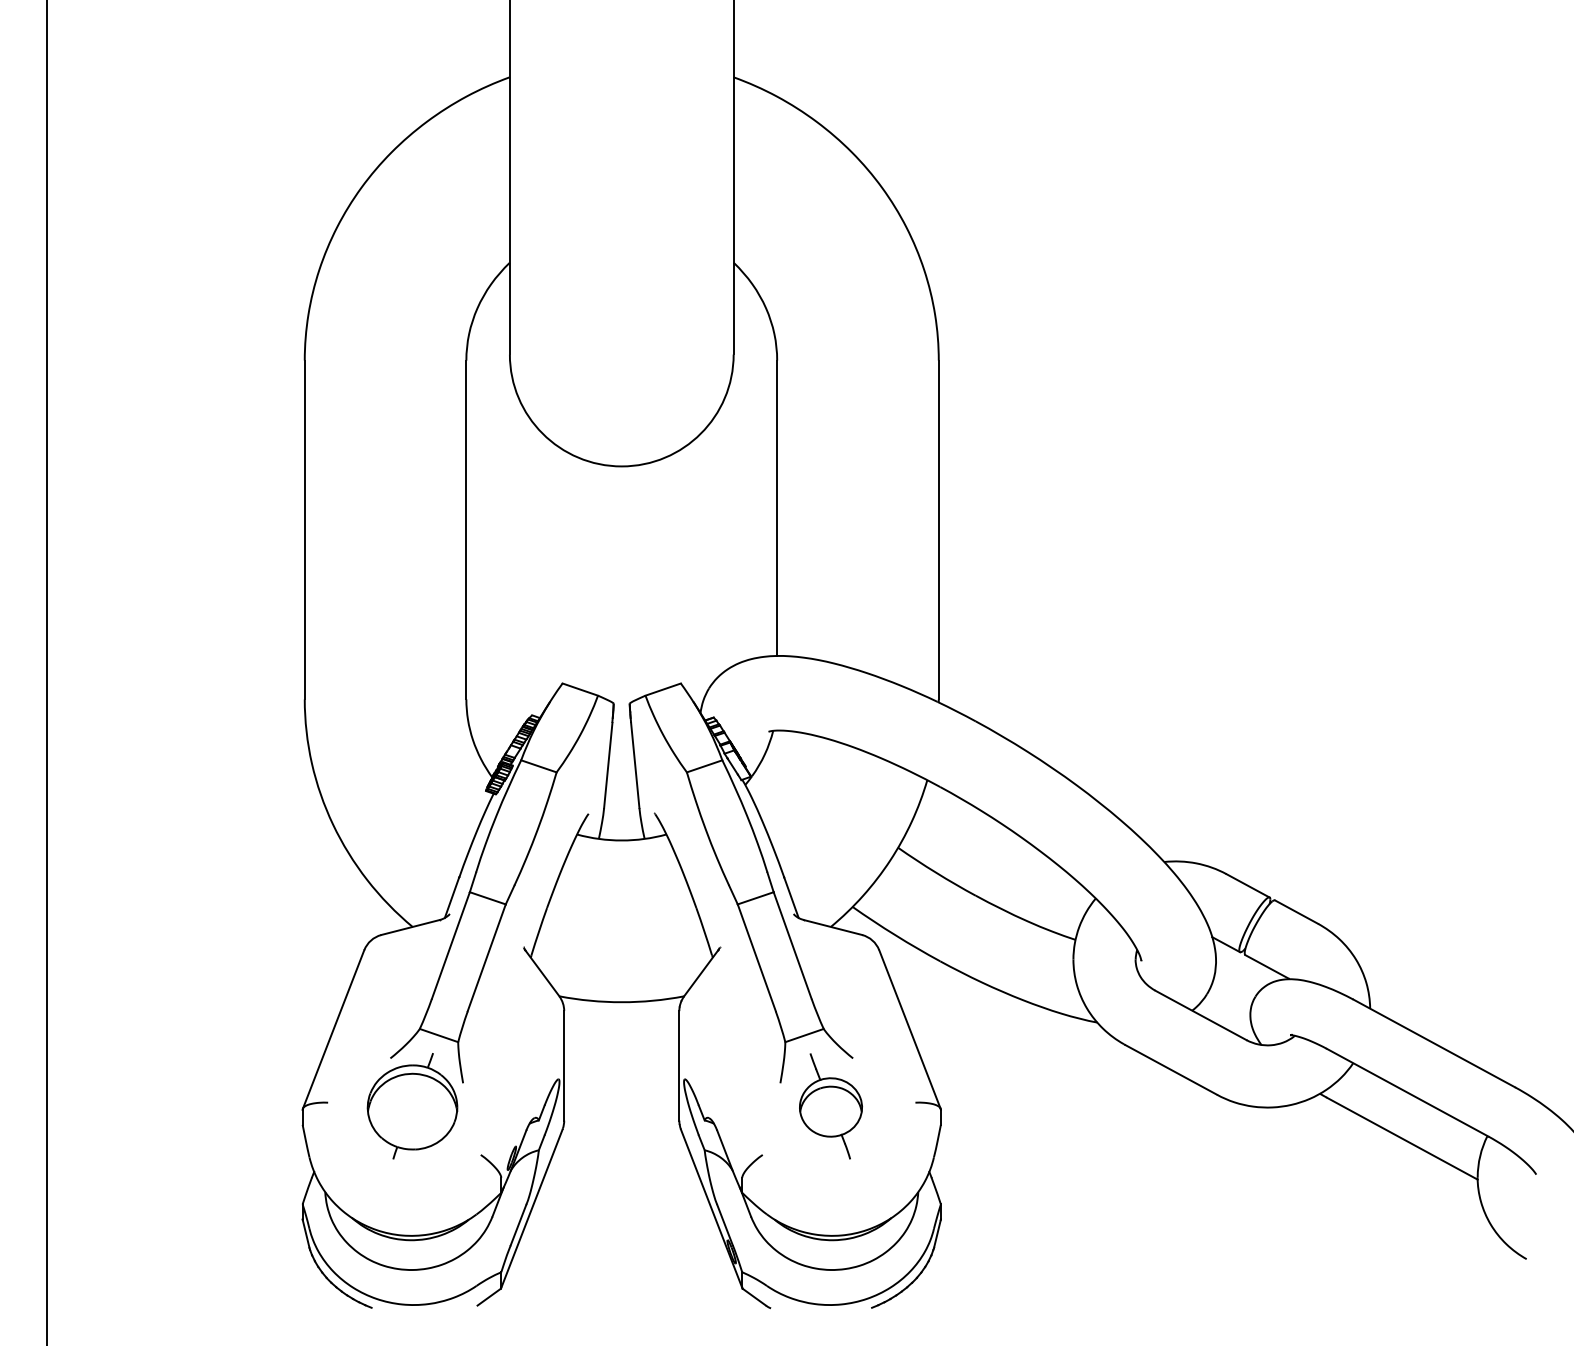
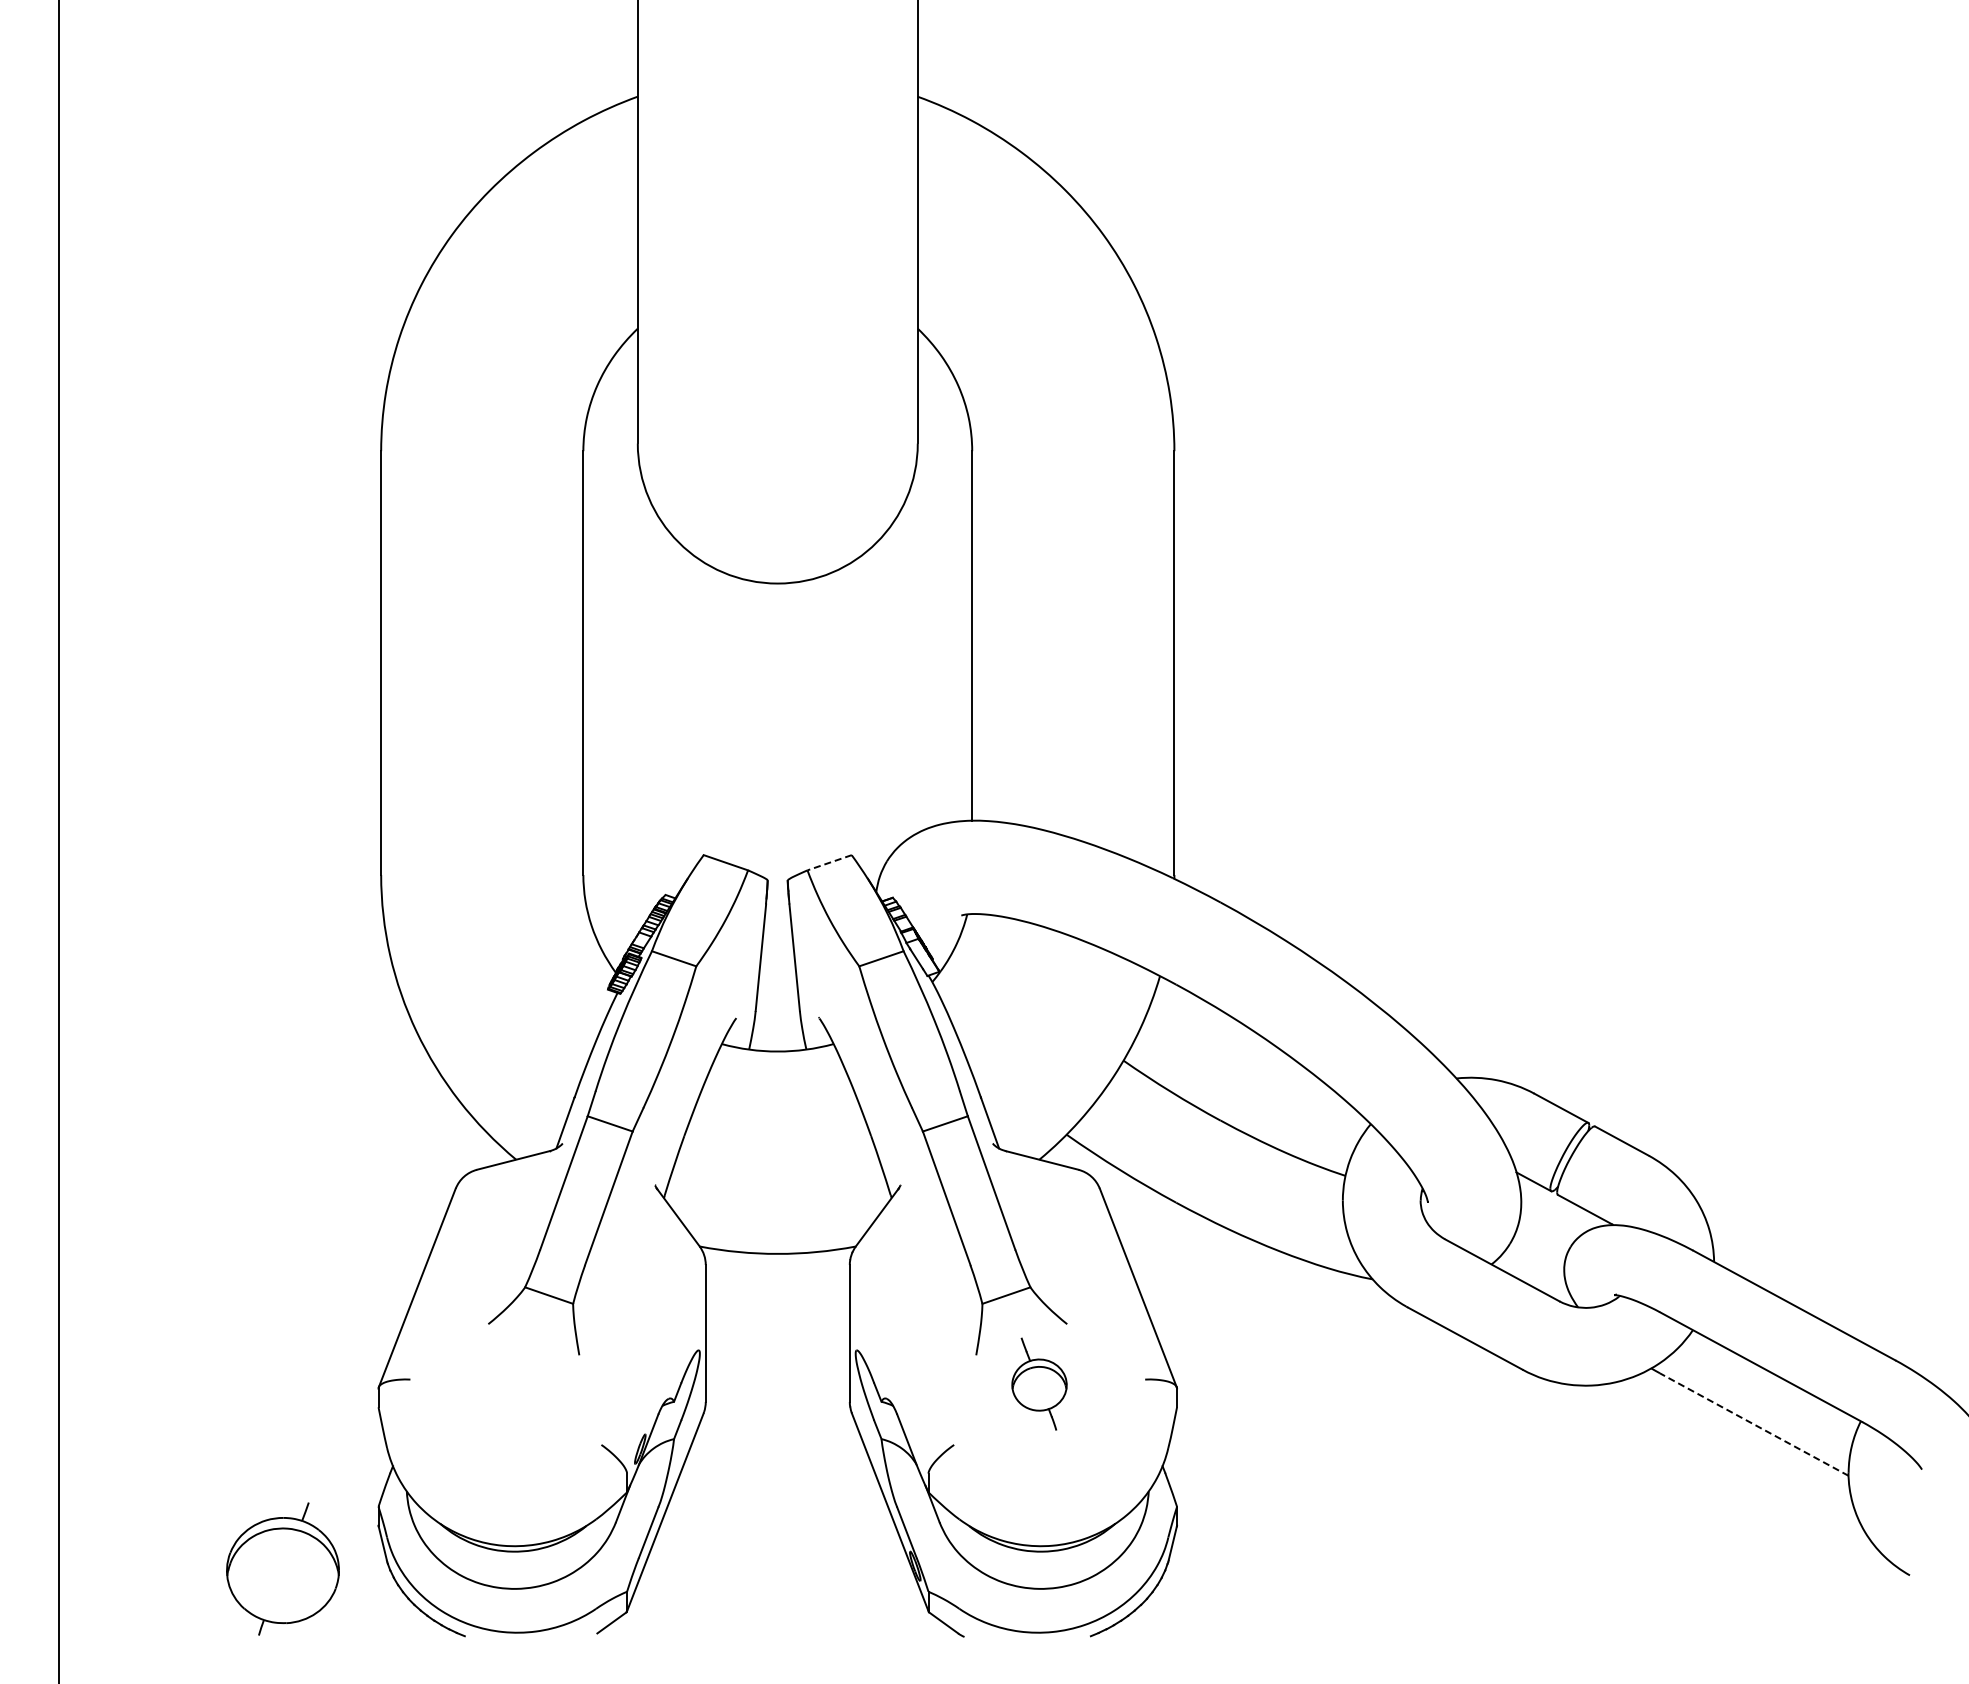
line: (663, 689) -> (829, 862), solid -> dashed
part: (412, 1105) -> (282, 1568), moved
part: (830, 1105) -> (1039, 1383), size x0.7
line: (1401, 1138) -> (1753, 1424), solid -> dashed

